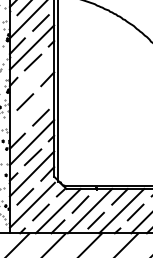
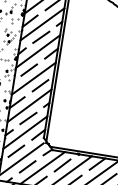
line: (31, 78) -> (37, 50), added
line: (31, 110) -> (33, 78), added

